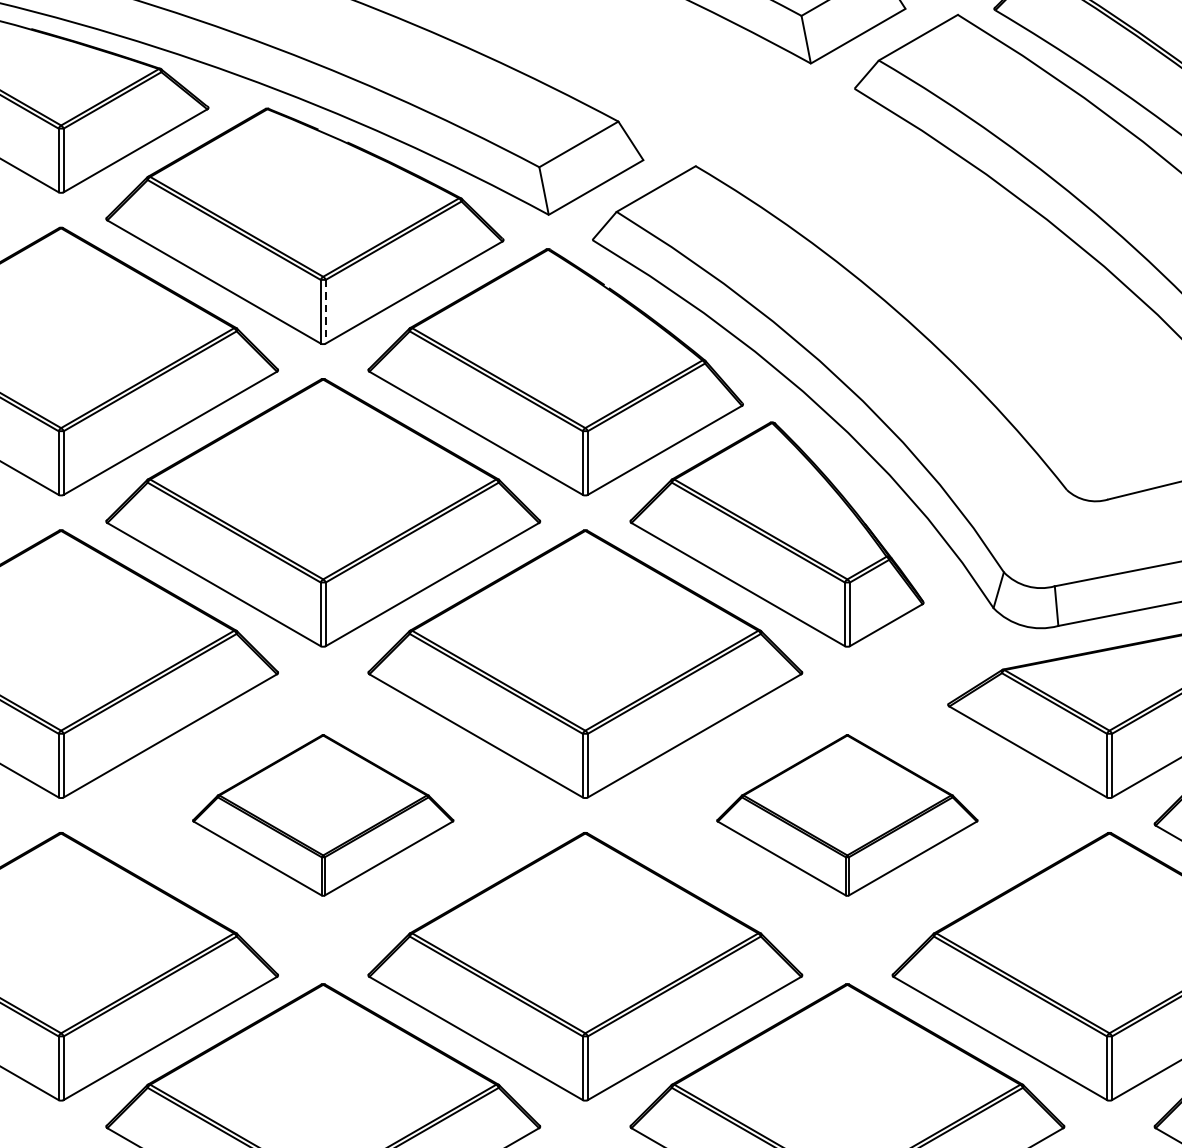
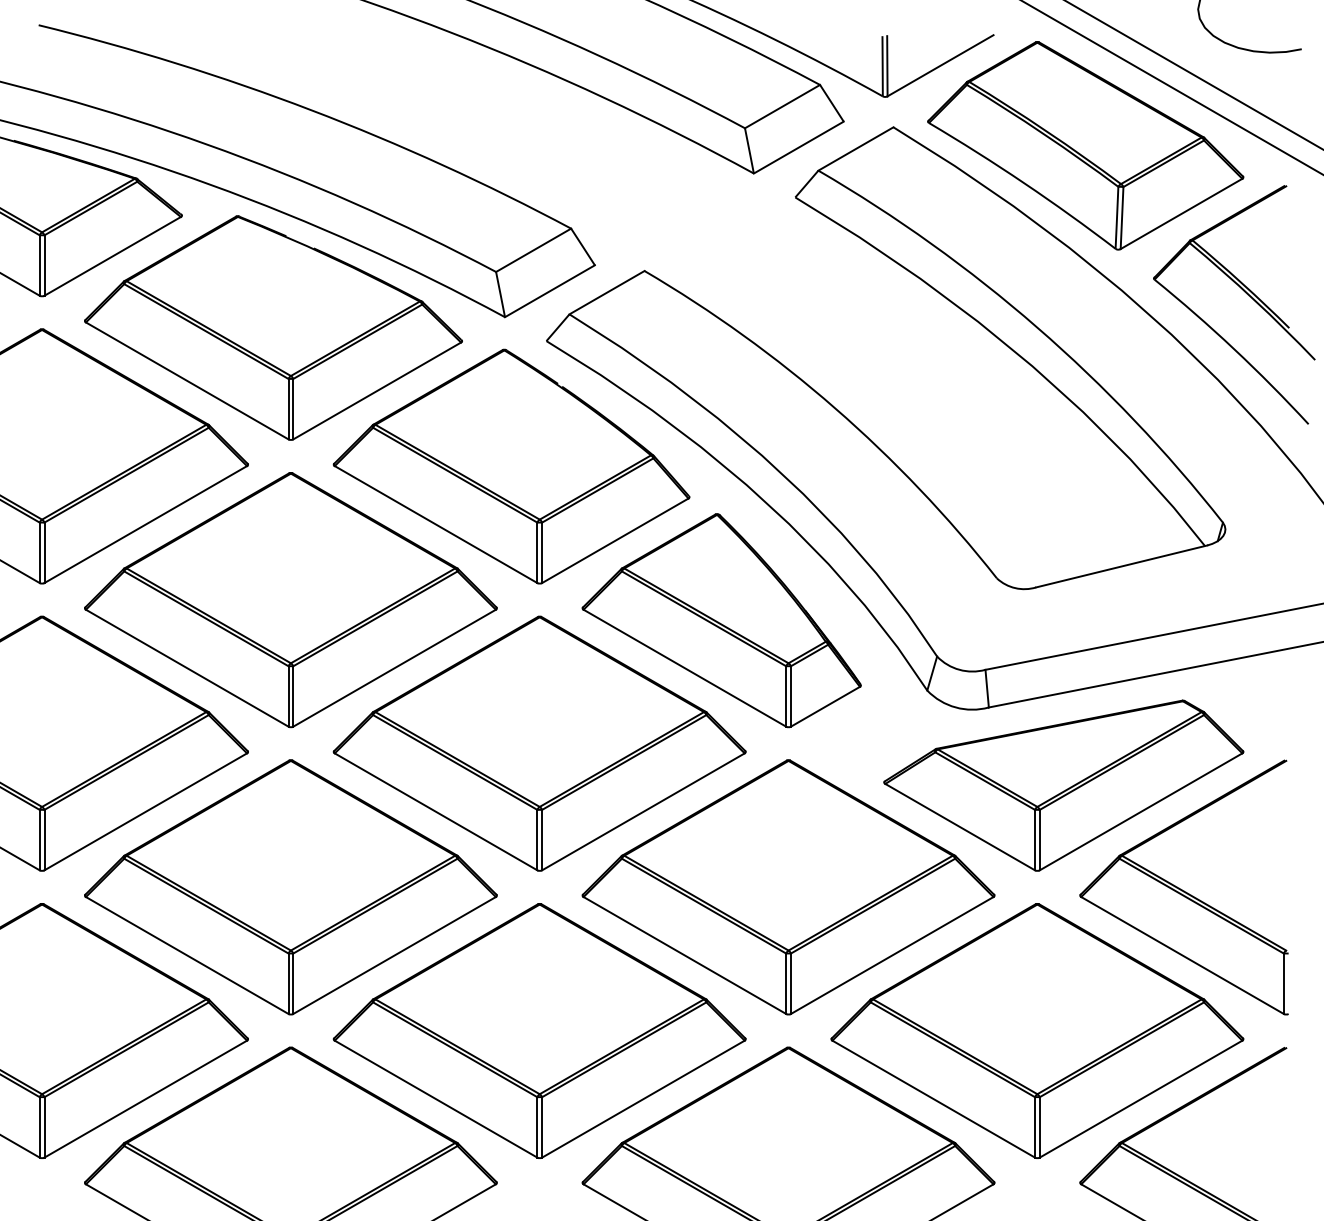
line: (325, 312) -> (293, 409), dashed -> solid
part: (322, 815) -> (290, 887), size x1.67
part: (847, 815) -> (788, 887), size x1.67

